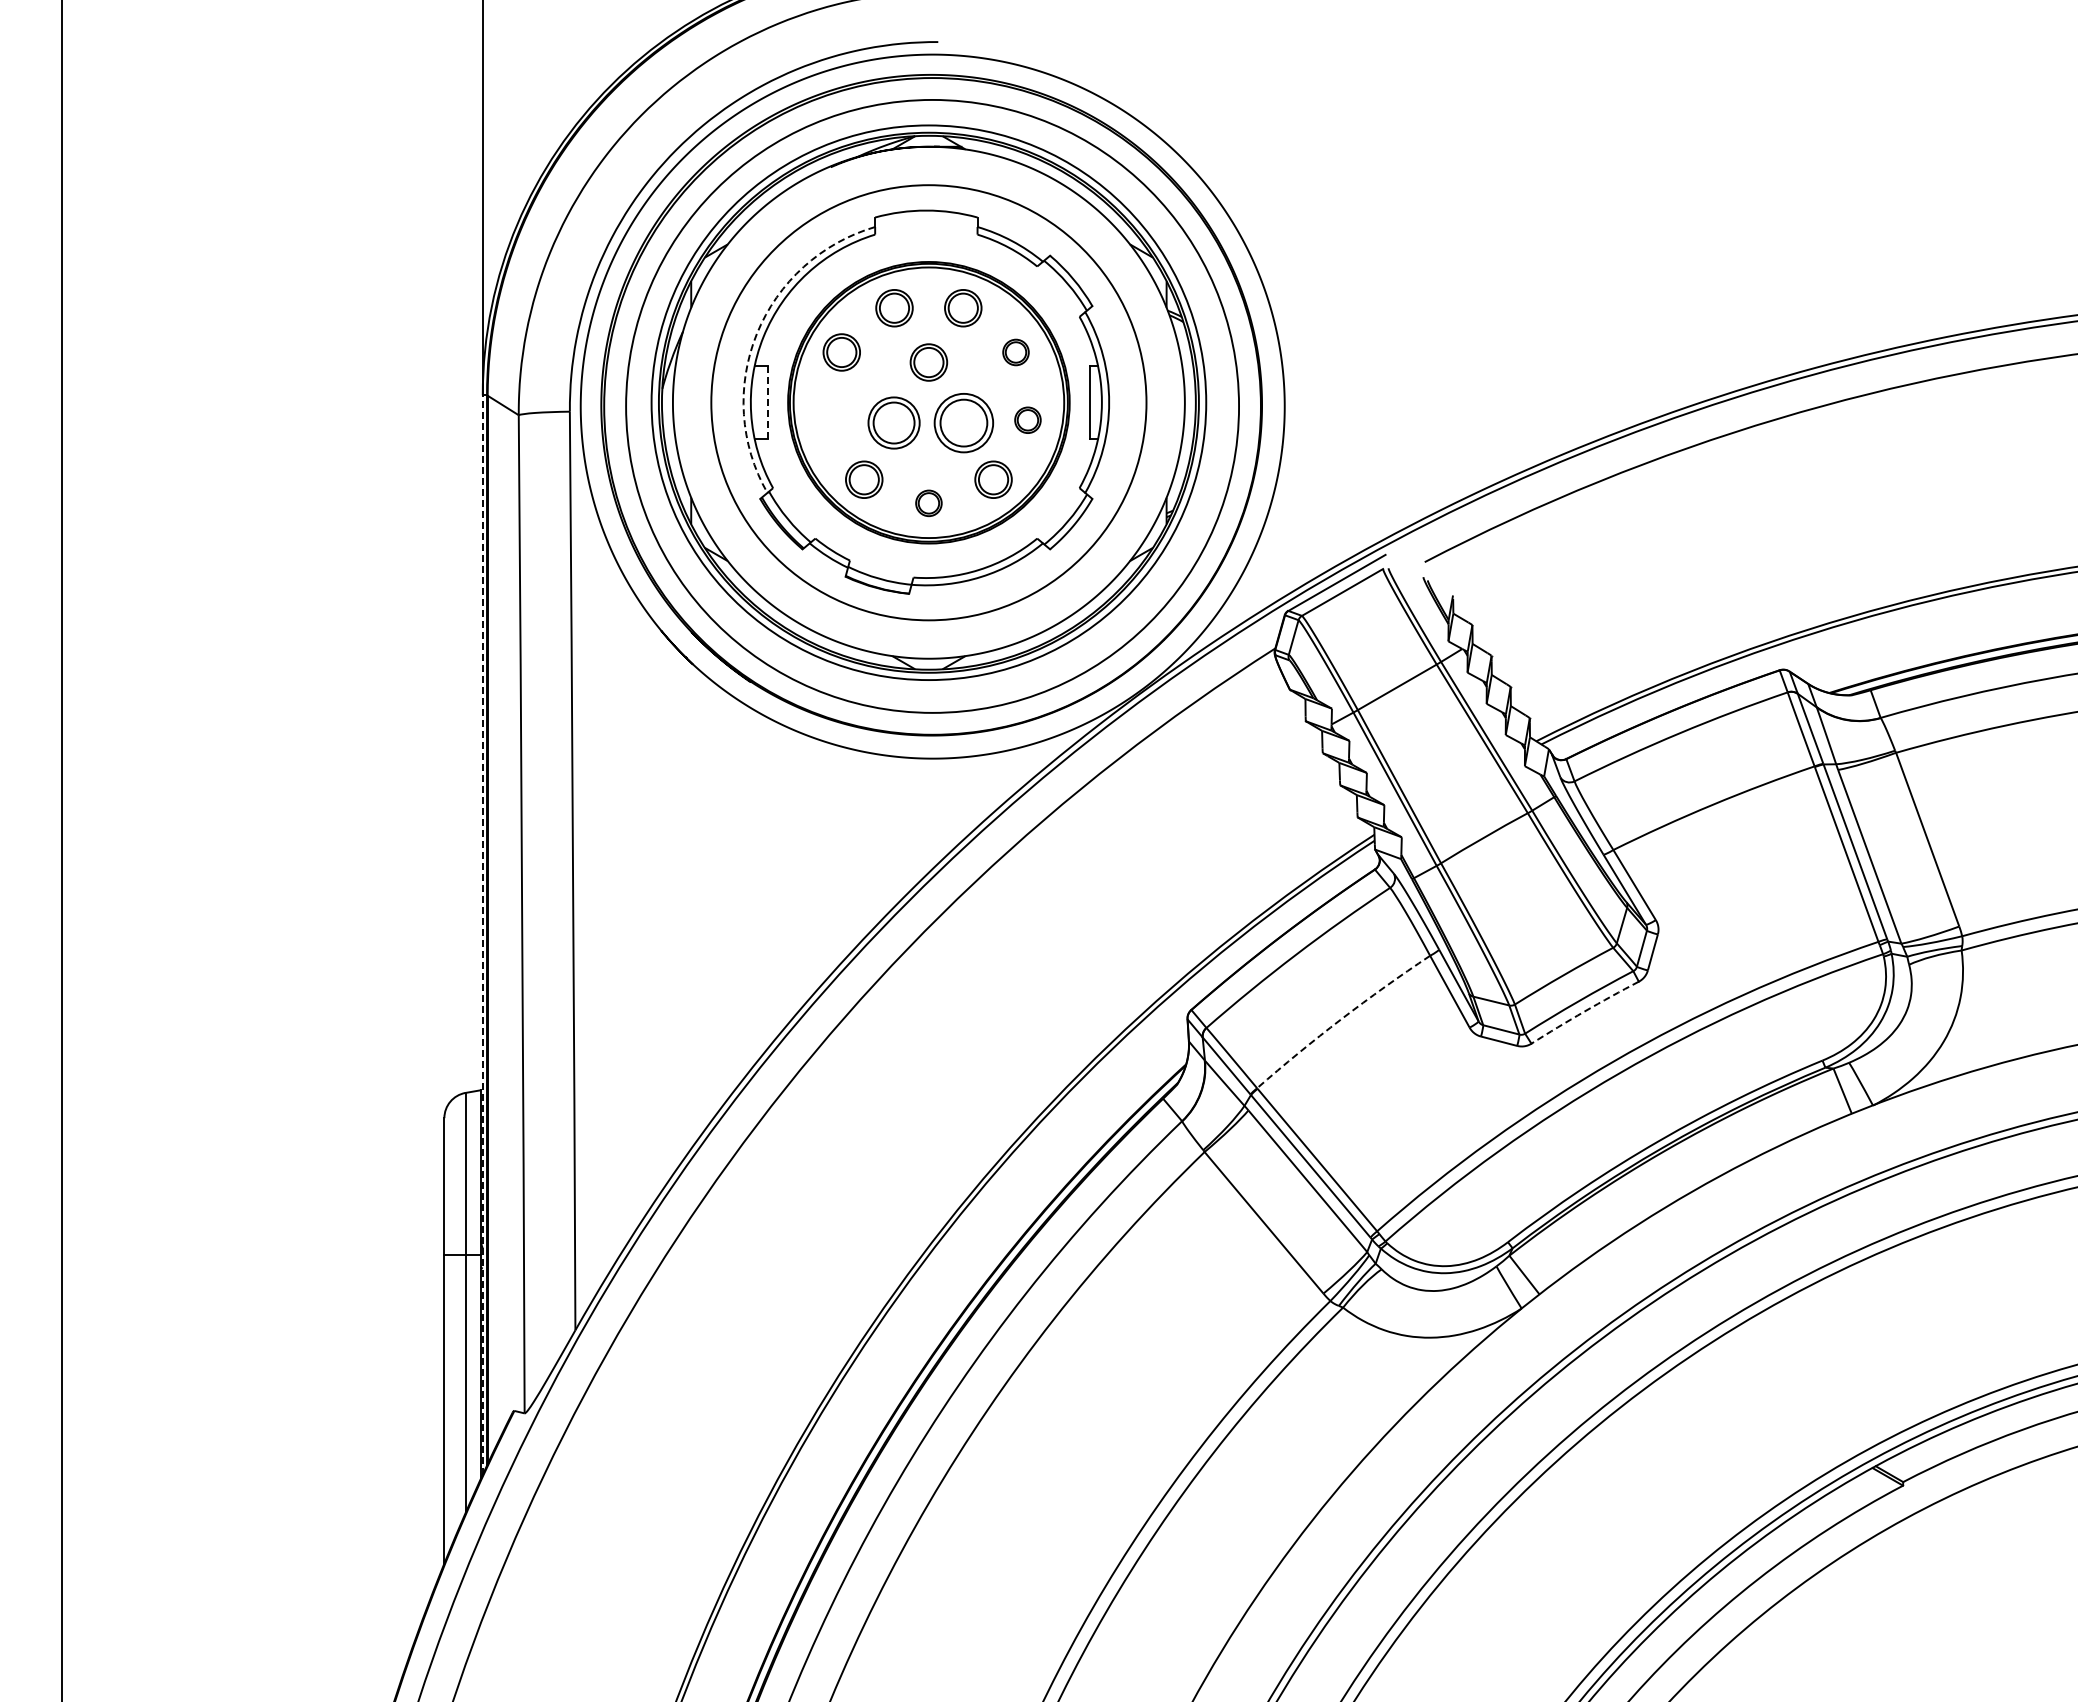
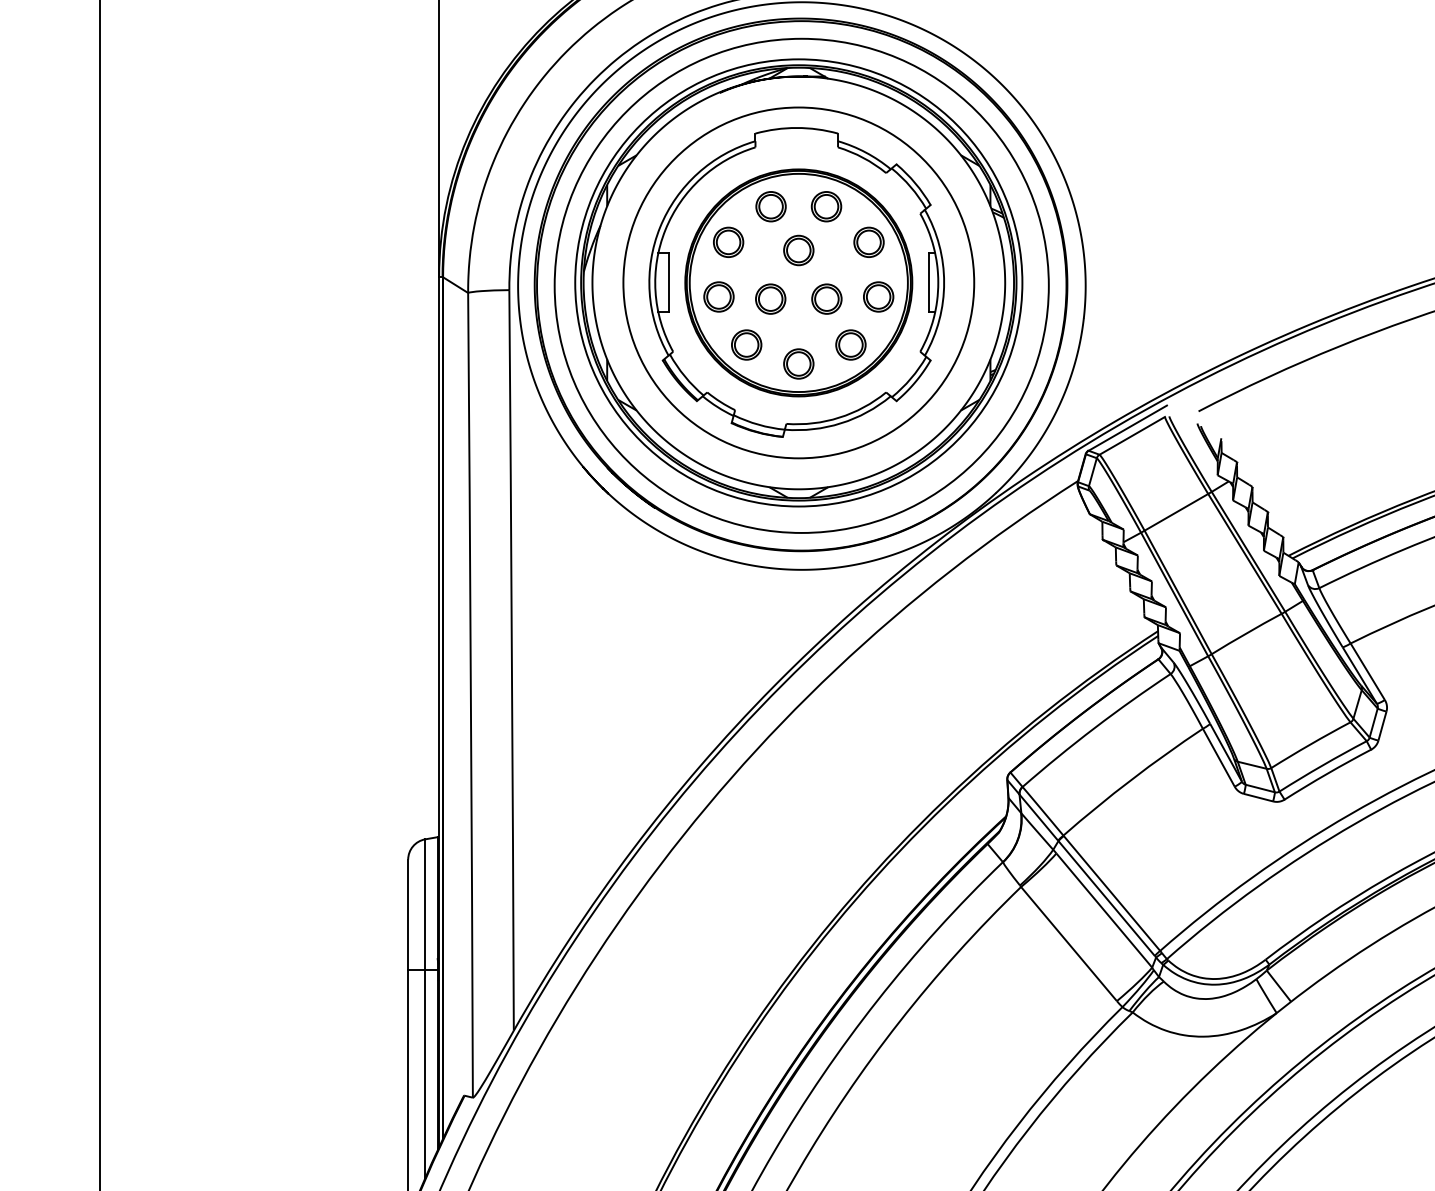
arc: (756, 333) -> (659, 227), dashed -> solid
part: (1015, 352) -> (868, 242), size x1.43
line: (768, 402) -> (669, 282), dashed -> solid
part: (829, 420) -> (718, 297), added
part: (1027, 420) -> (878, 297), size x1.43
part: (893, 422) -> (770, 298), size x0.71
part: (963, 422) -> (826, 298), size x0.62
part: (928, 503) -> (798, 364), size x1.43
line: (482, 935) -> (438, 712), dashed -> solid
arc: (1584, 1011) -> (1327, 773), dashed -> solid
arc: (1341, 1019) -> (1131, 780), dashed -> solid

